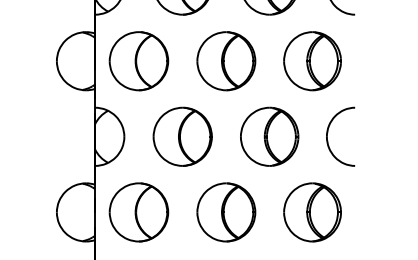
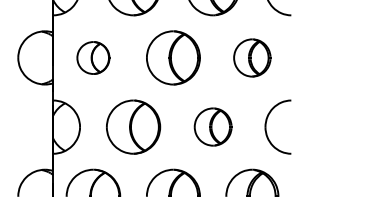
part: (138, 61) -> (93, 58), size x0.6
part: (312, 61) -> (252, 58), size x0.7
part: (269, 136) -> (212, 126), size x0.7

